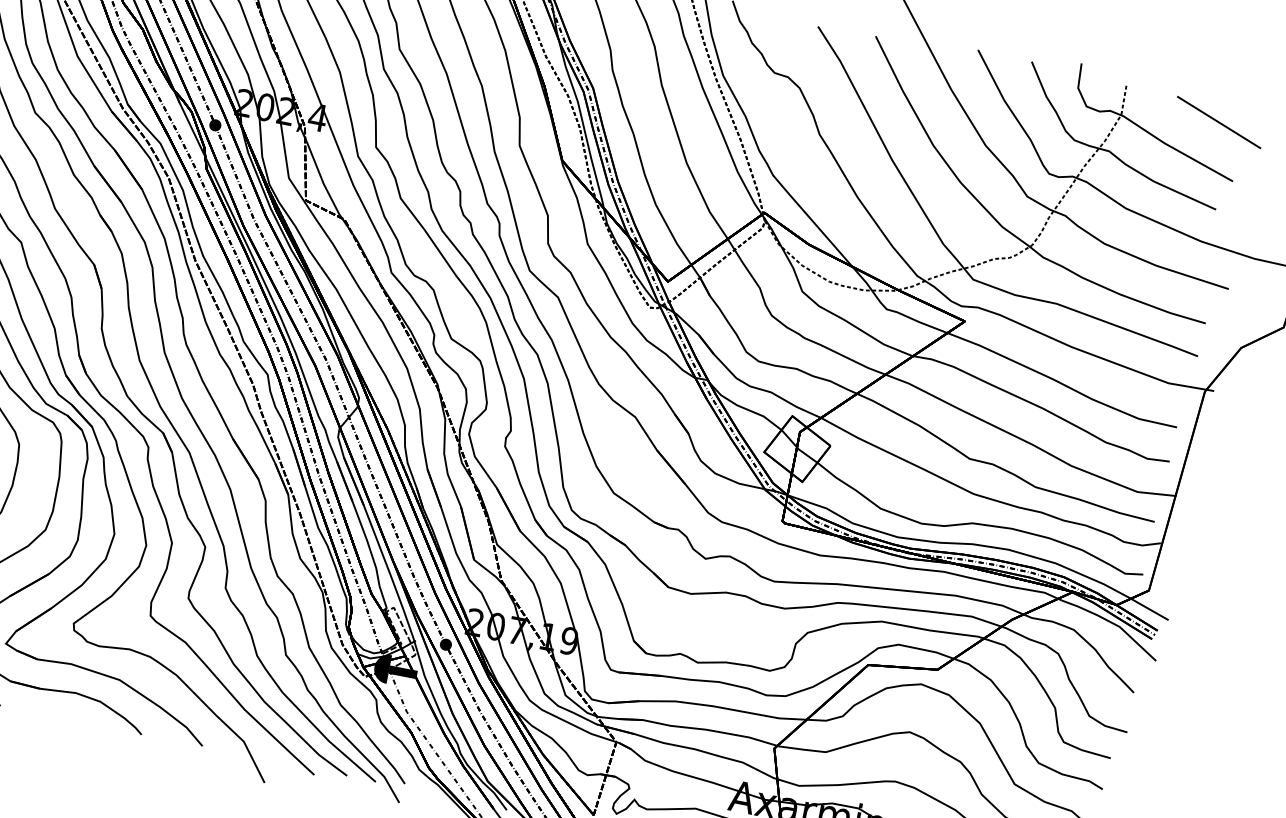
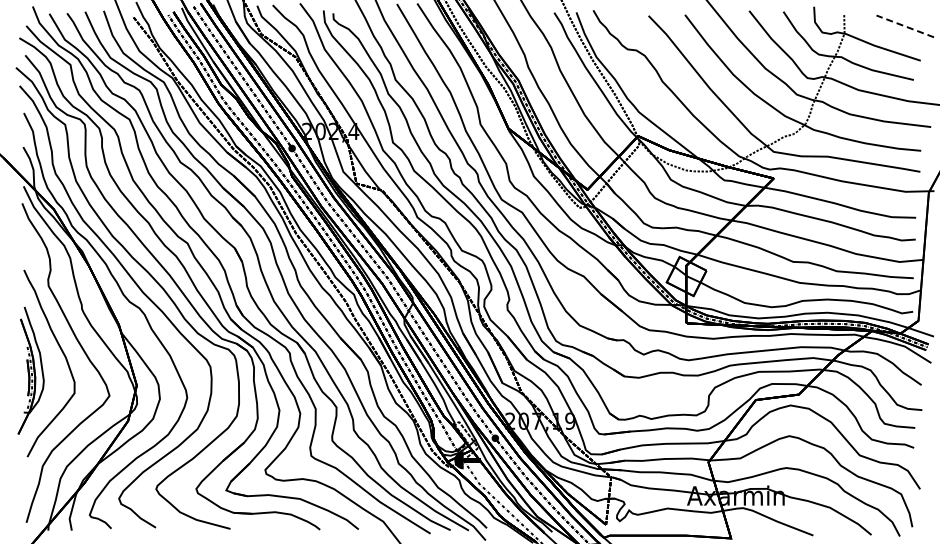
line: (1219, 122) -> (905, 26), solid -> dashed

